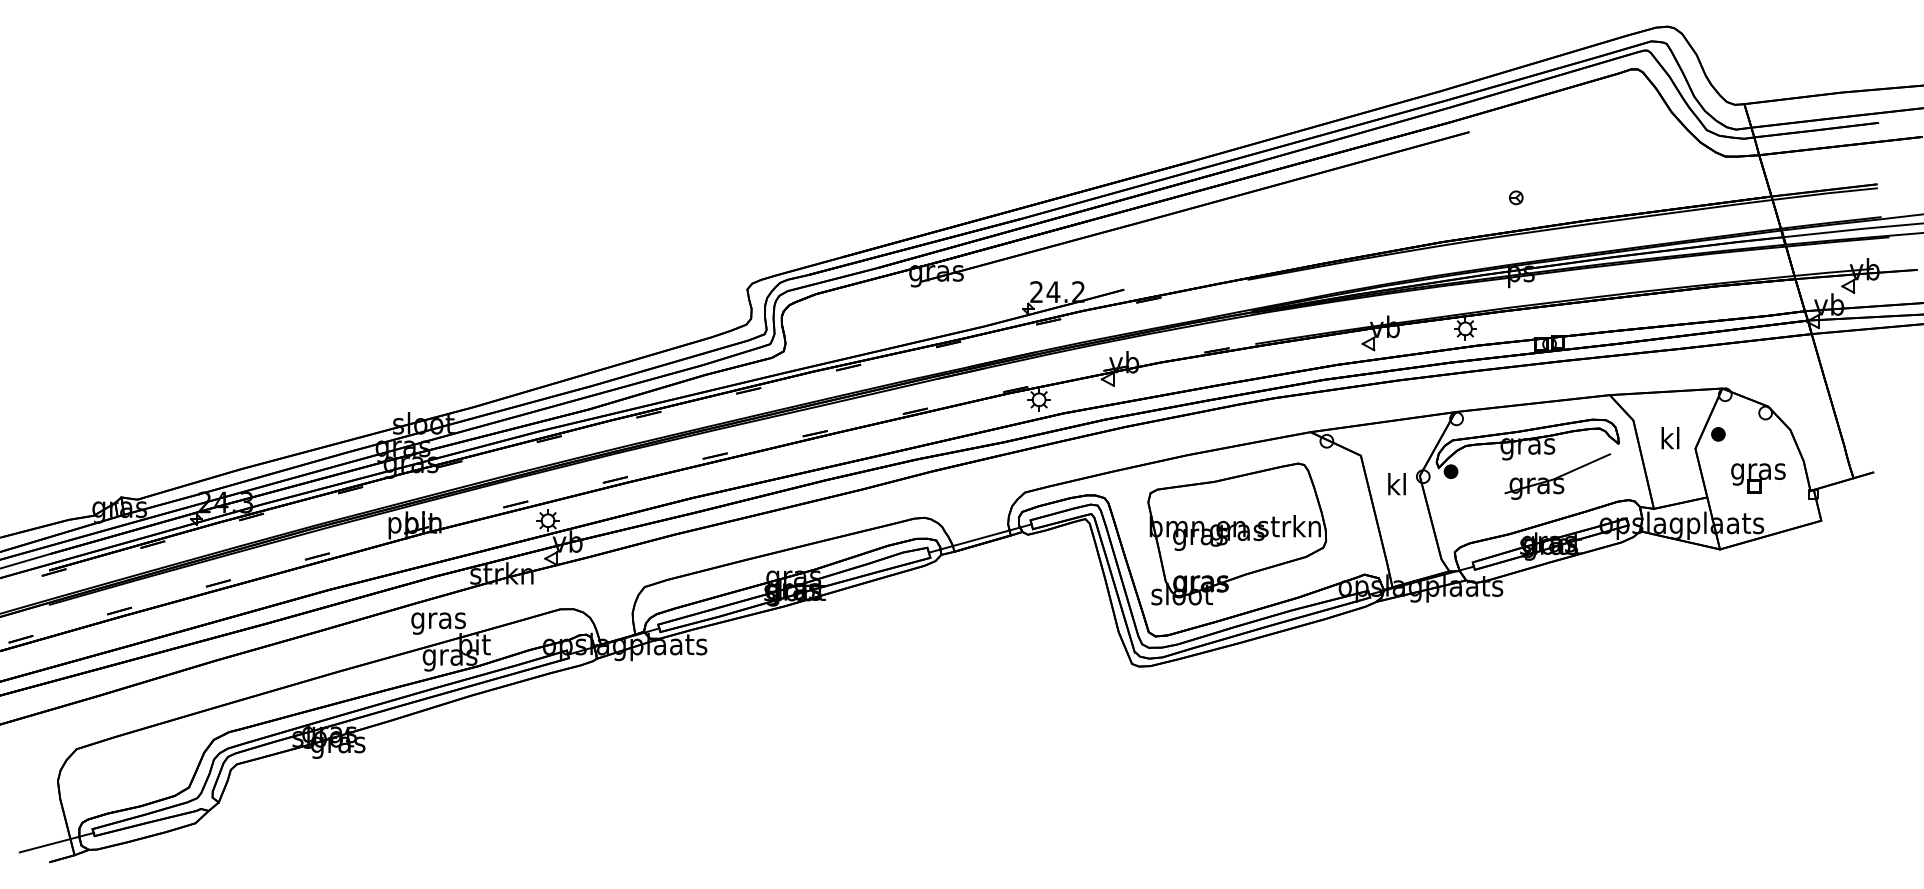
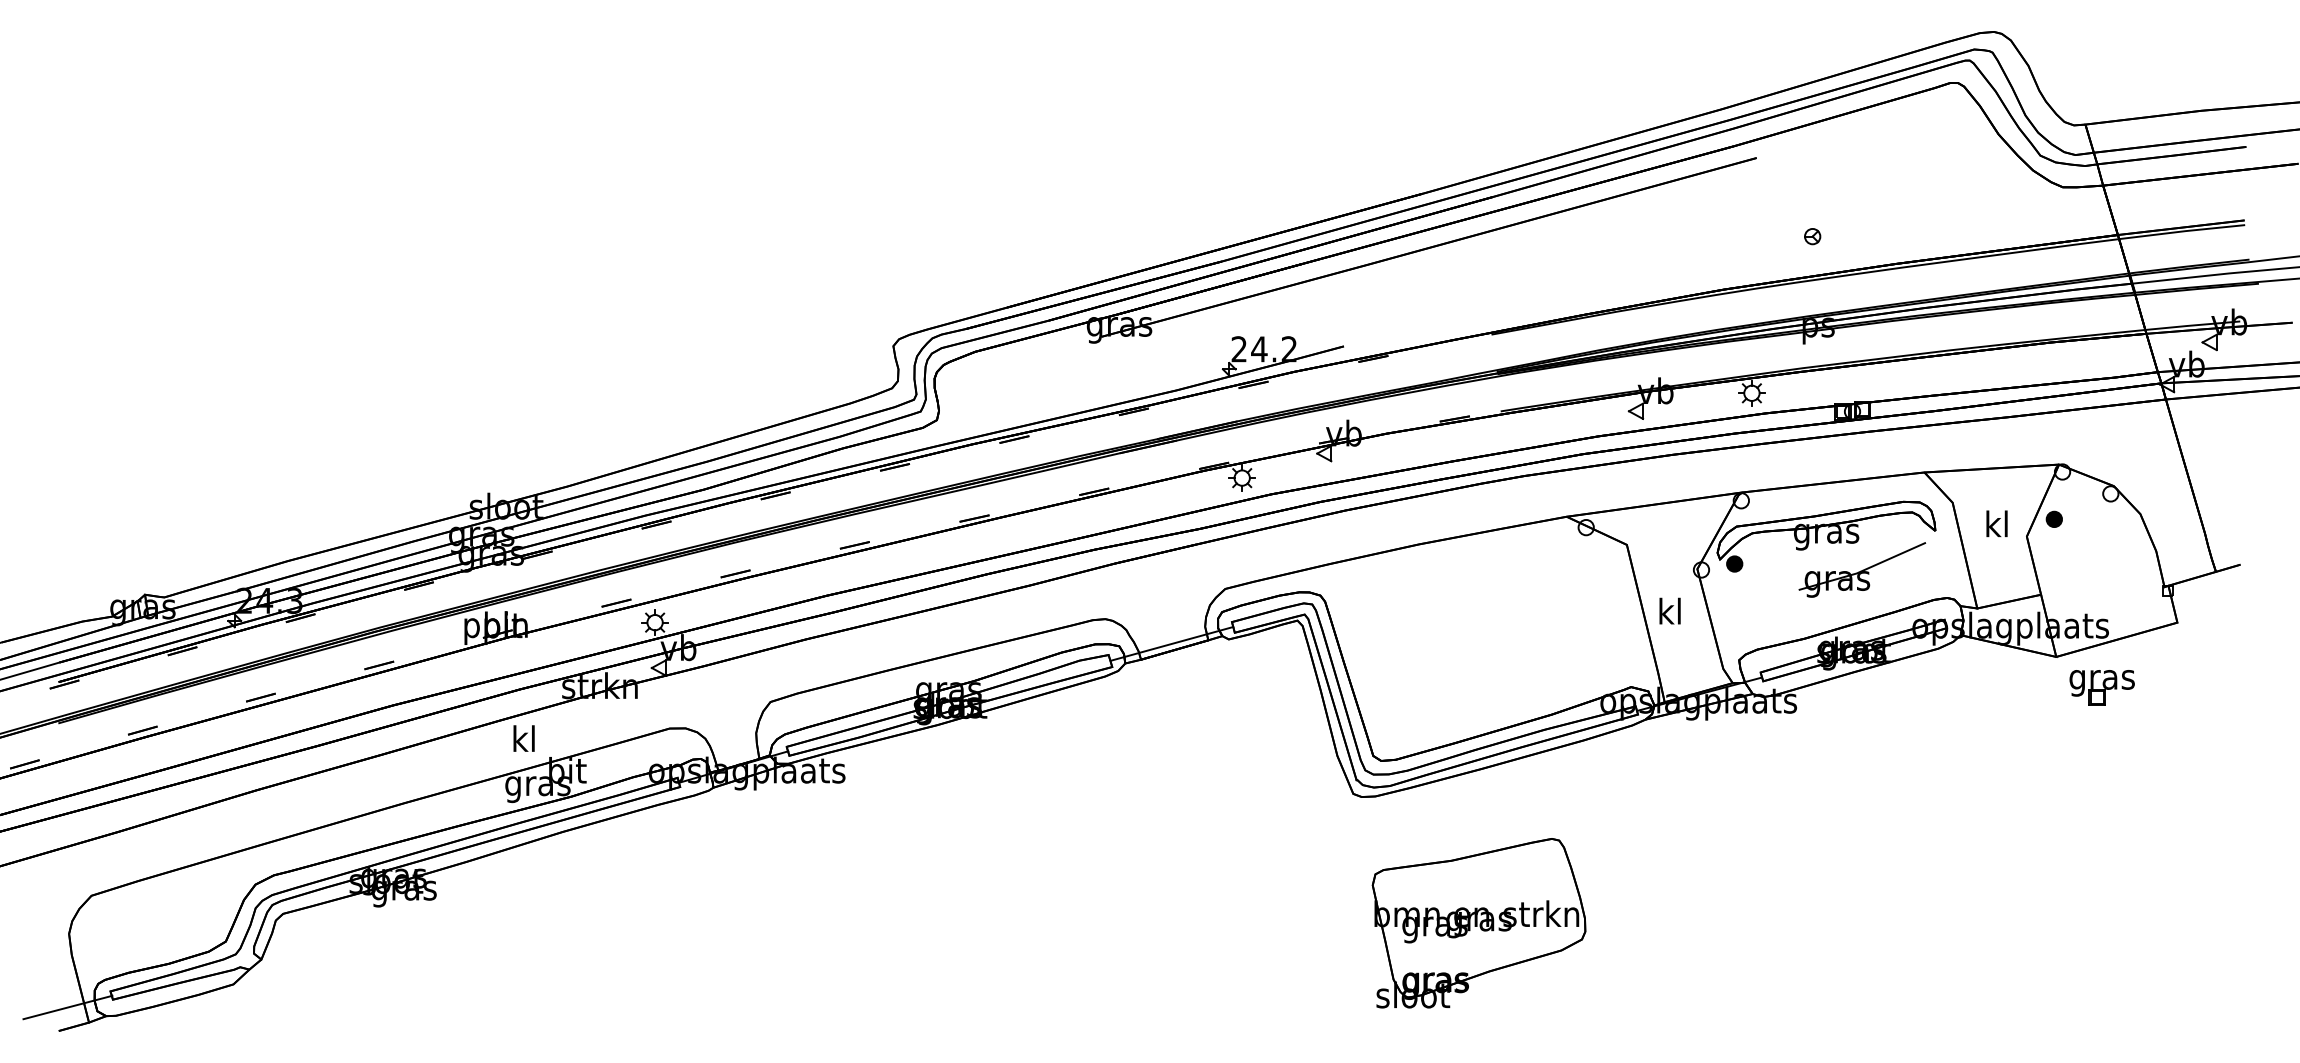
part: (1758, 478) -> (2102, 688), moved
text: (1396, 484) -> (1669, 611), moved
part: (1237, 533) -> (1479, 922), moved
text: (438, 620) -> (524, 741), gras -> kl

